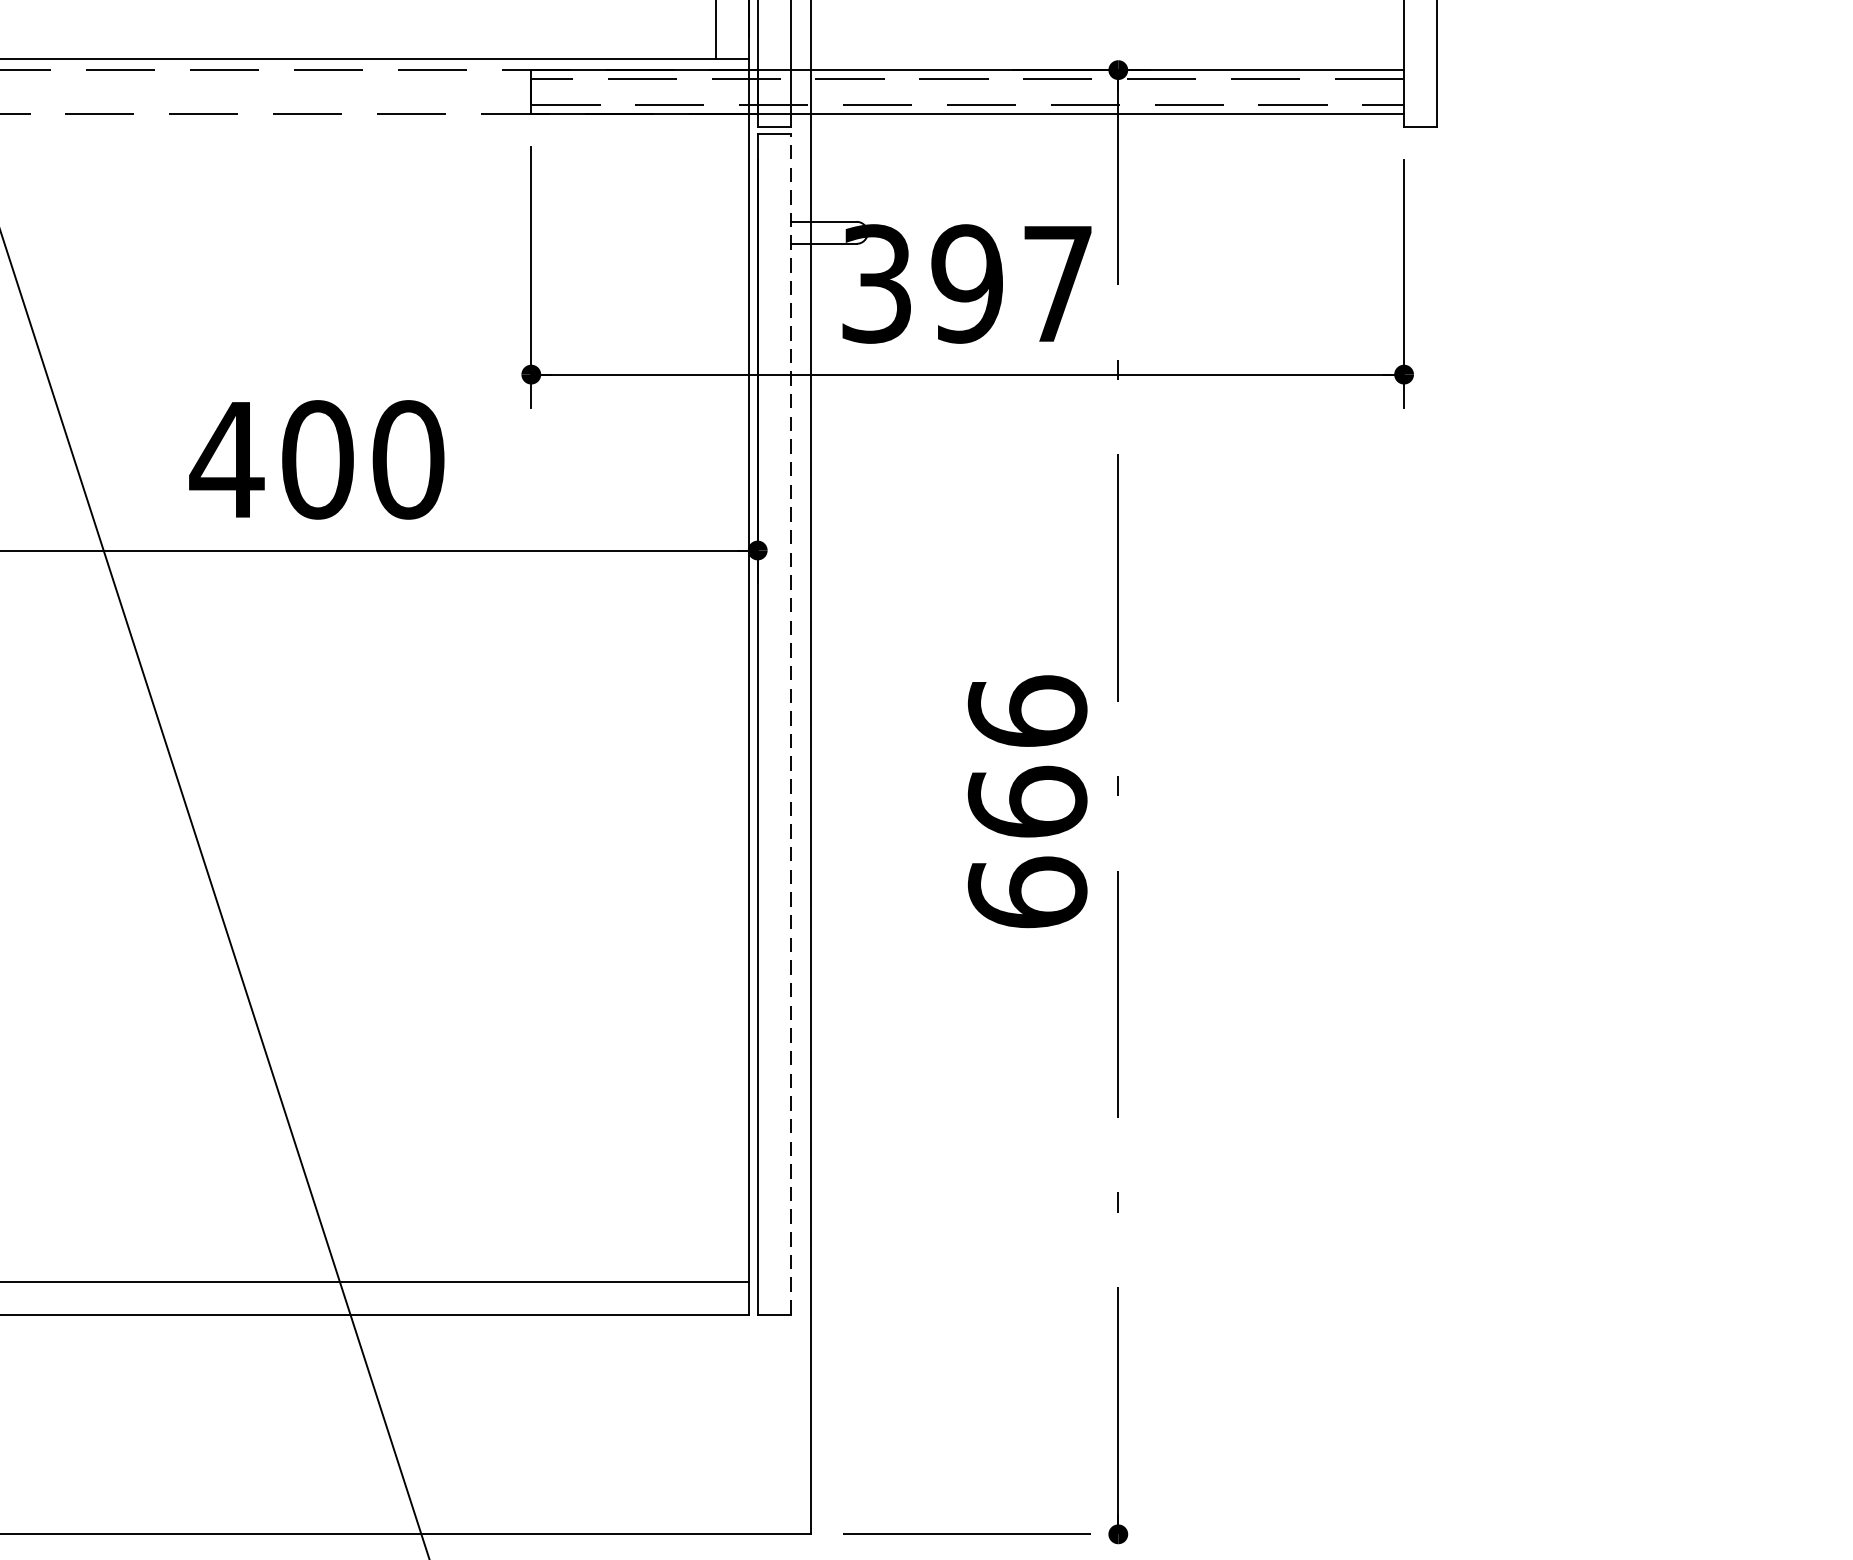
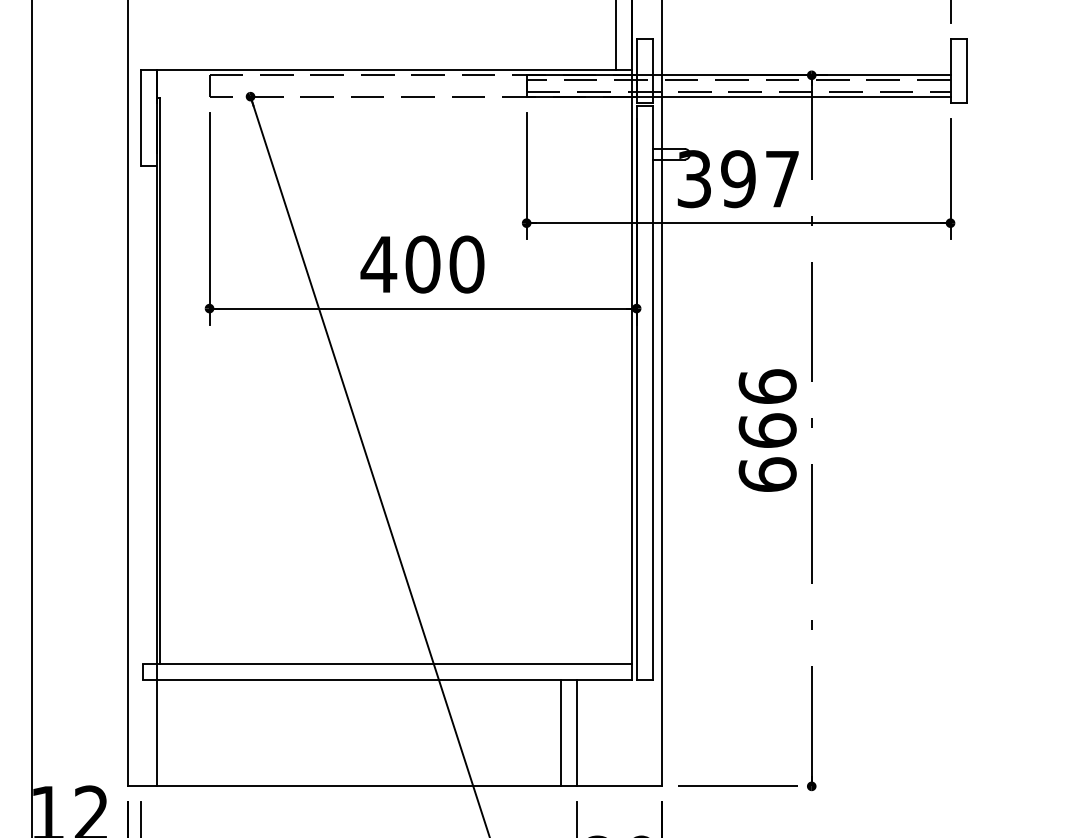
line: (790, 723) -> (652, 392), dashed -> solid
line: (600, 1423) -> (560, 732), added
line: (633, 1423) -> (576, 732), added

